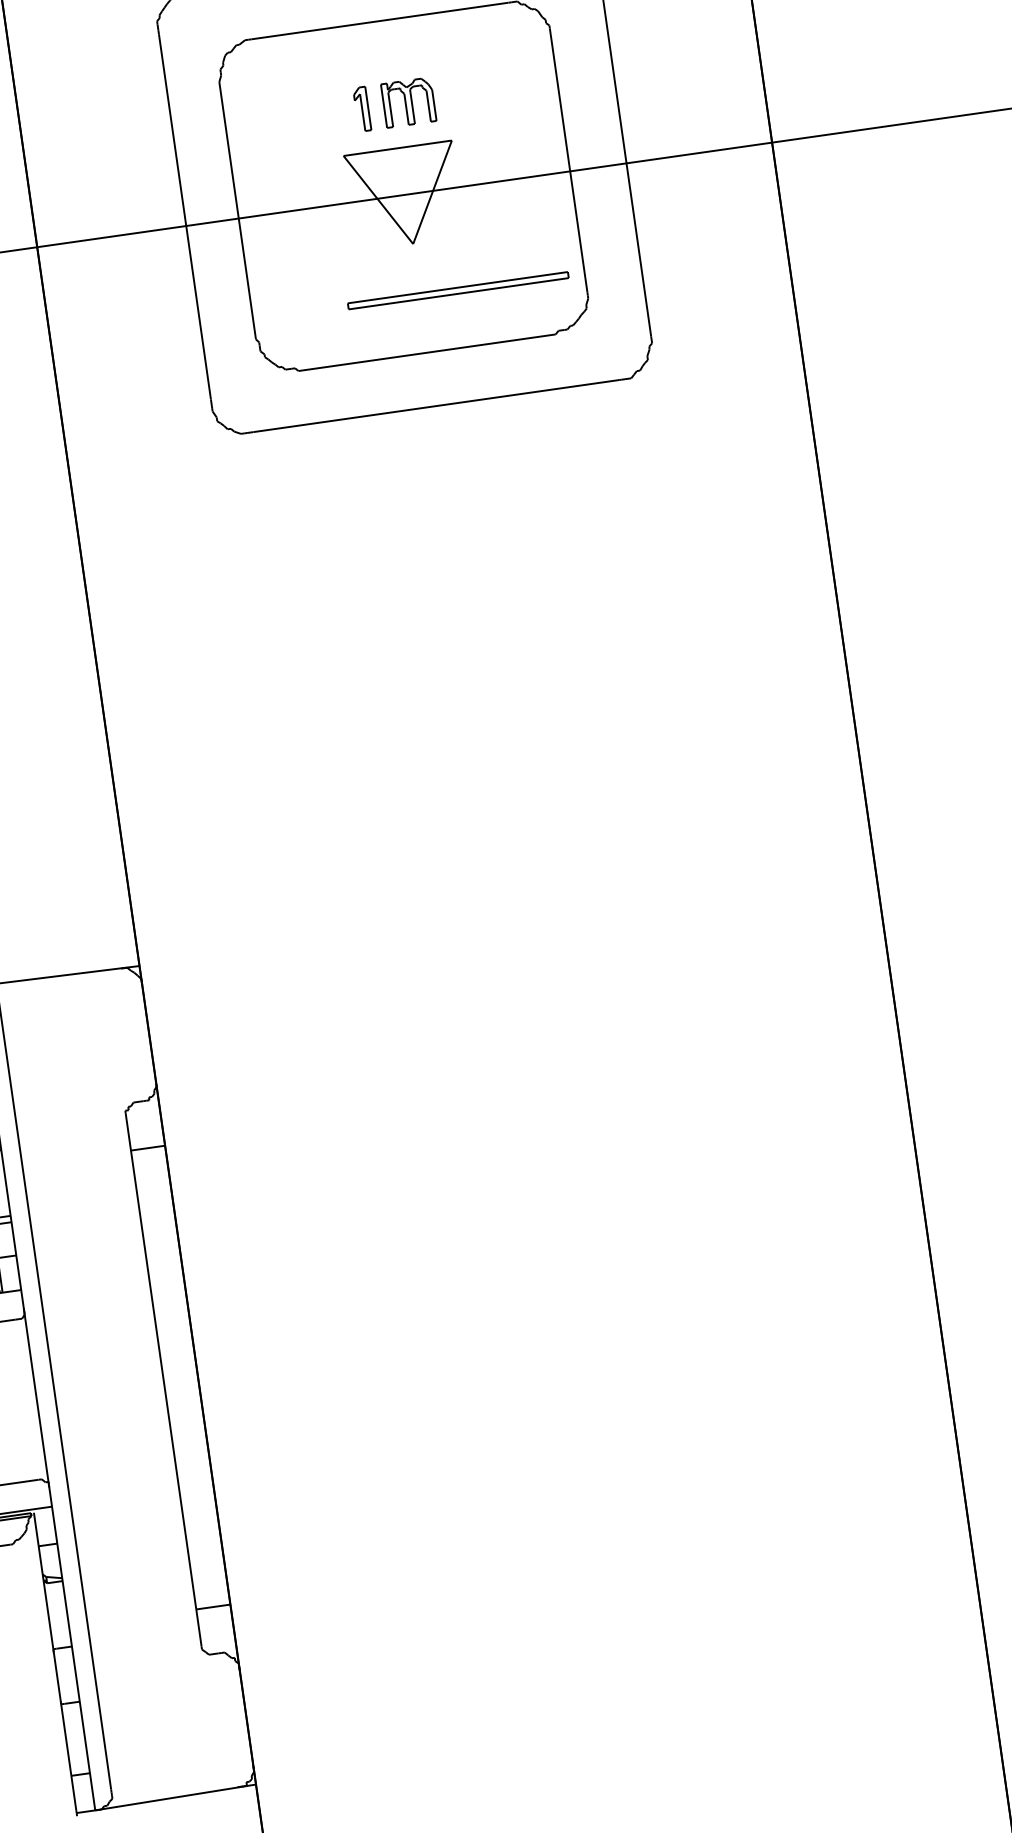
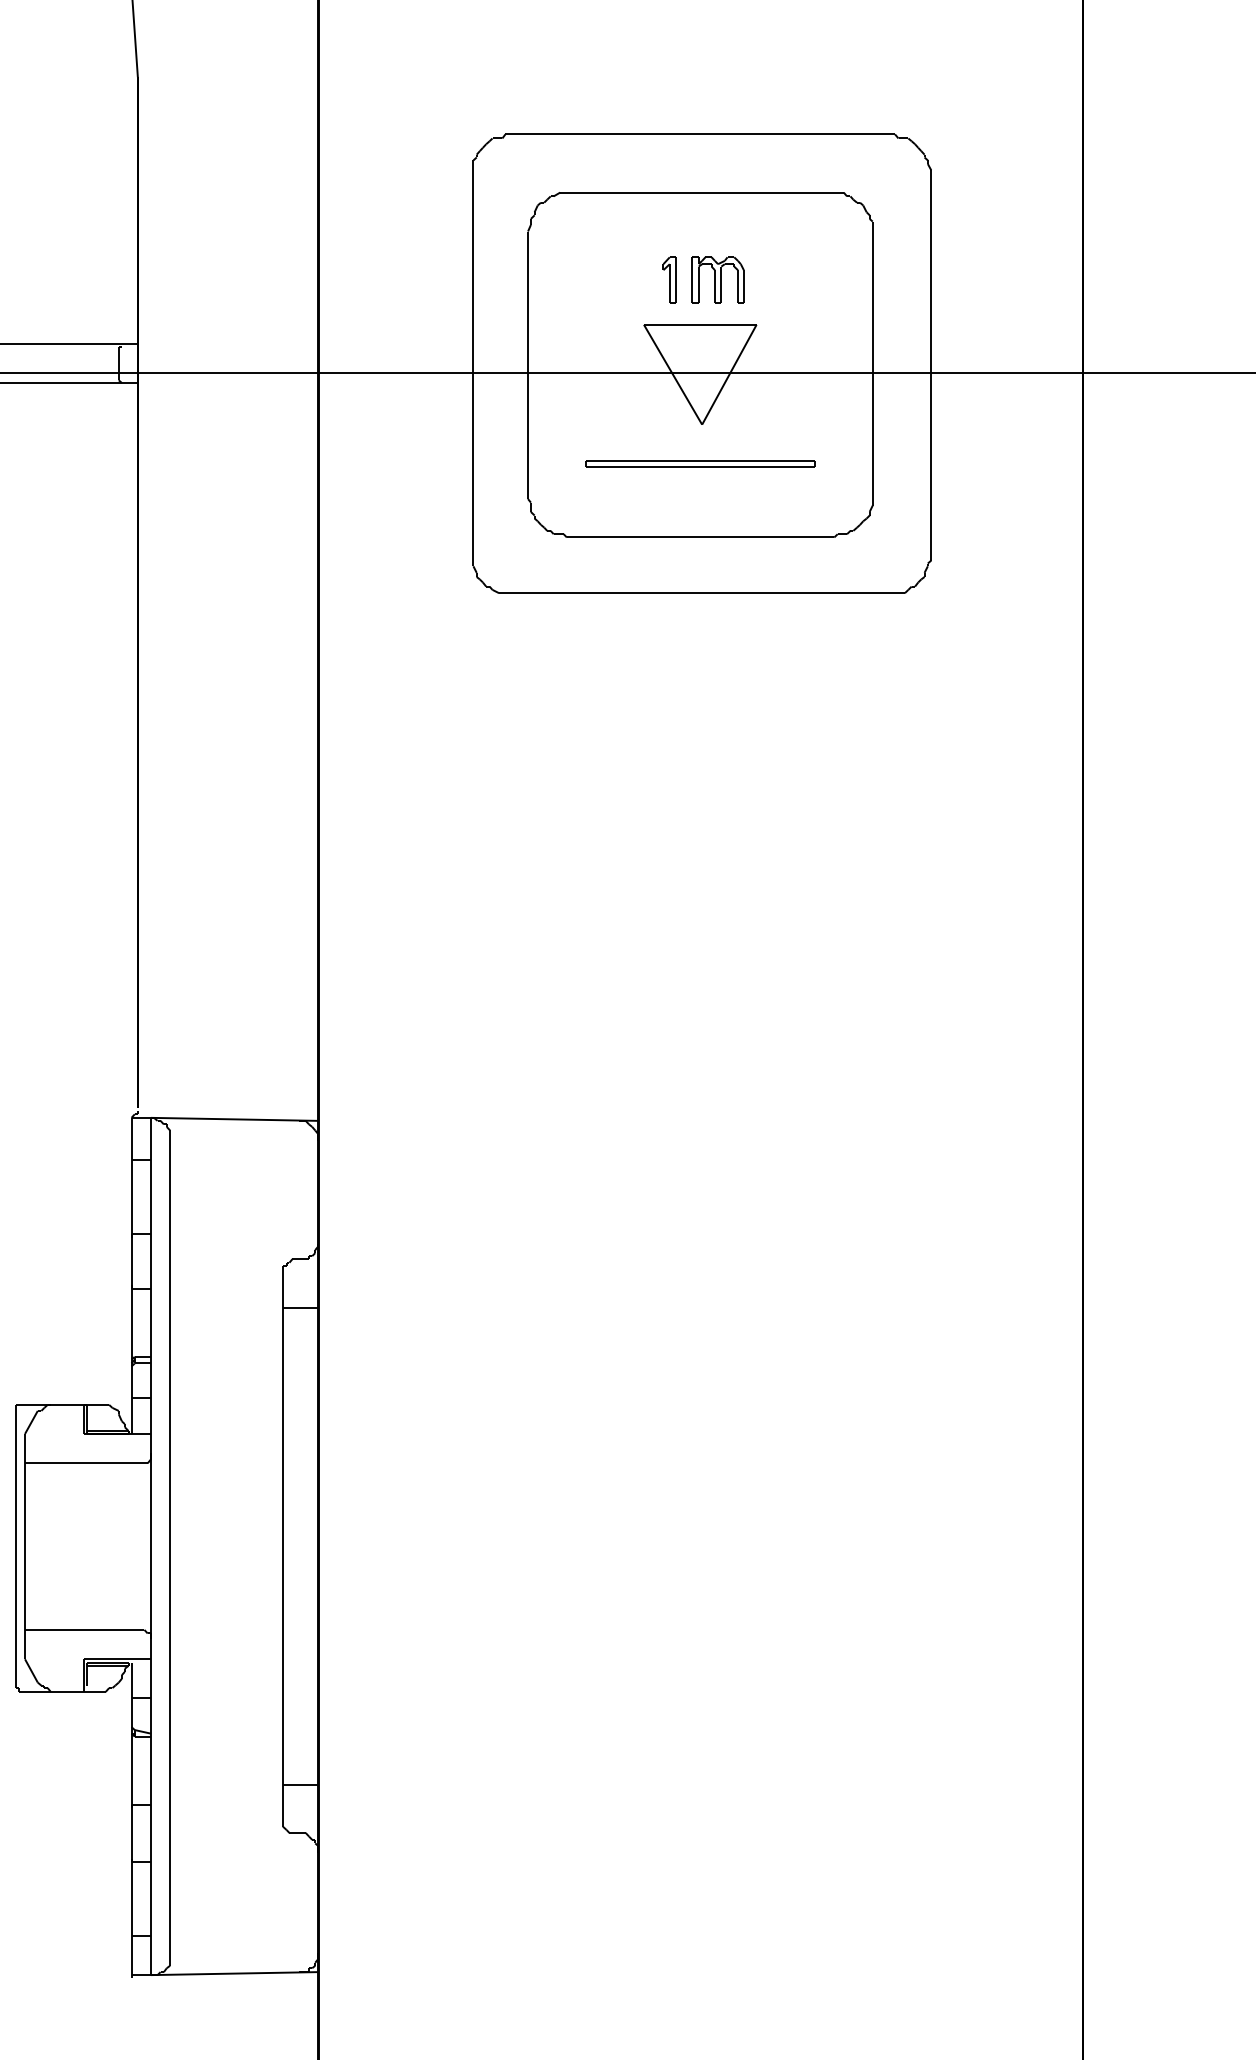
part: (458, 290) -> (700, 463), moved

